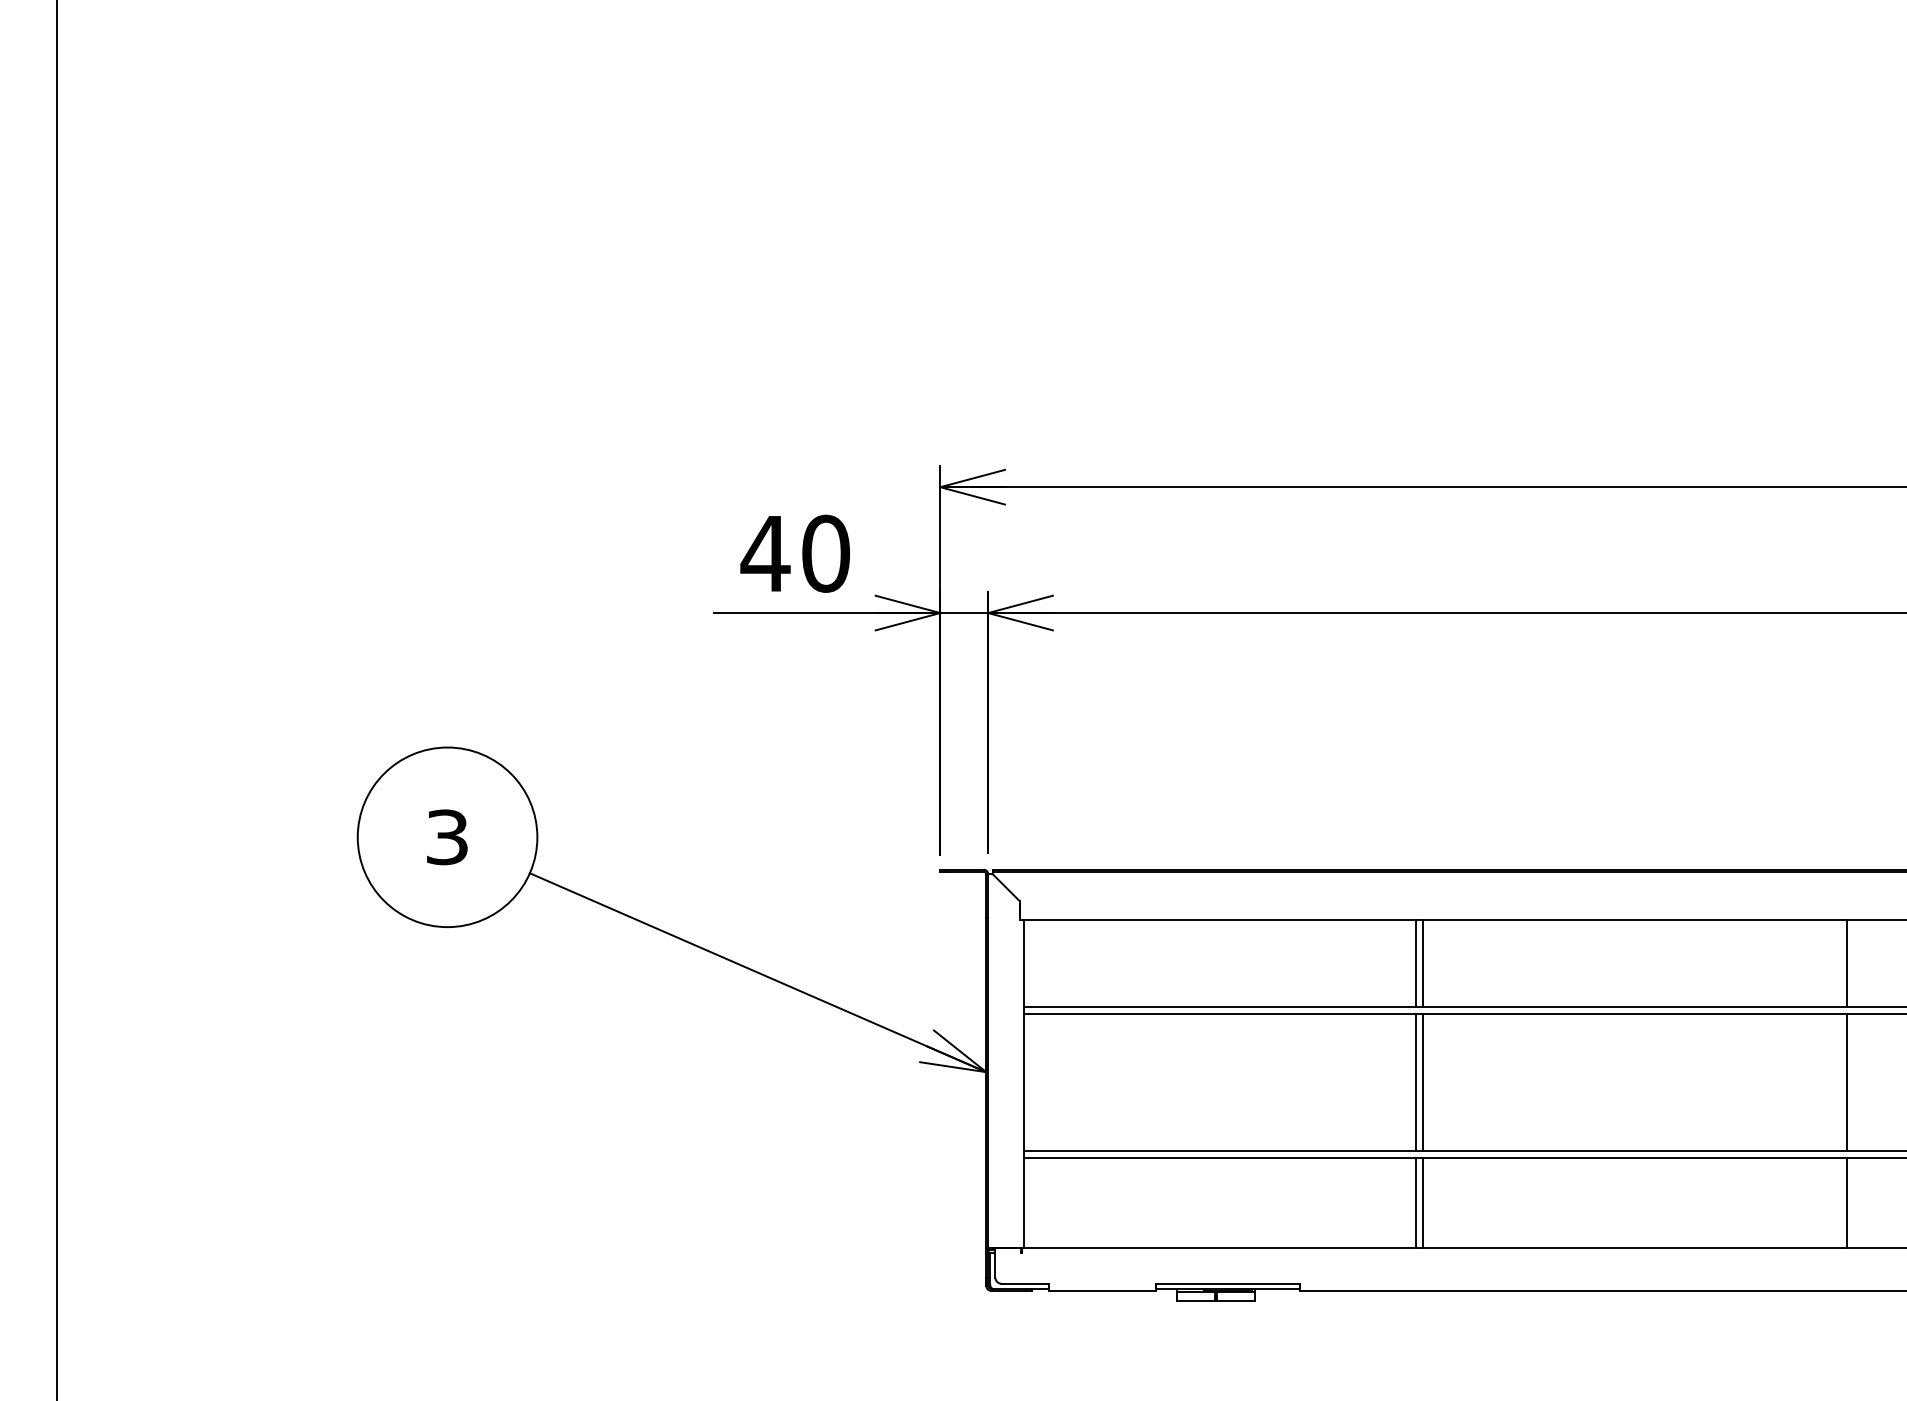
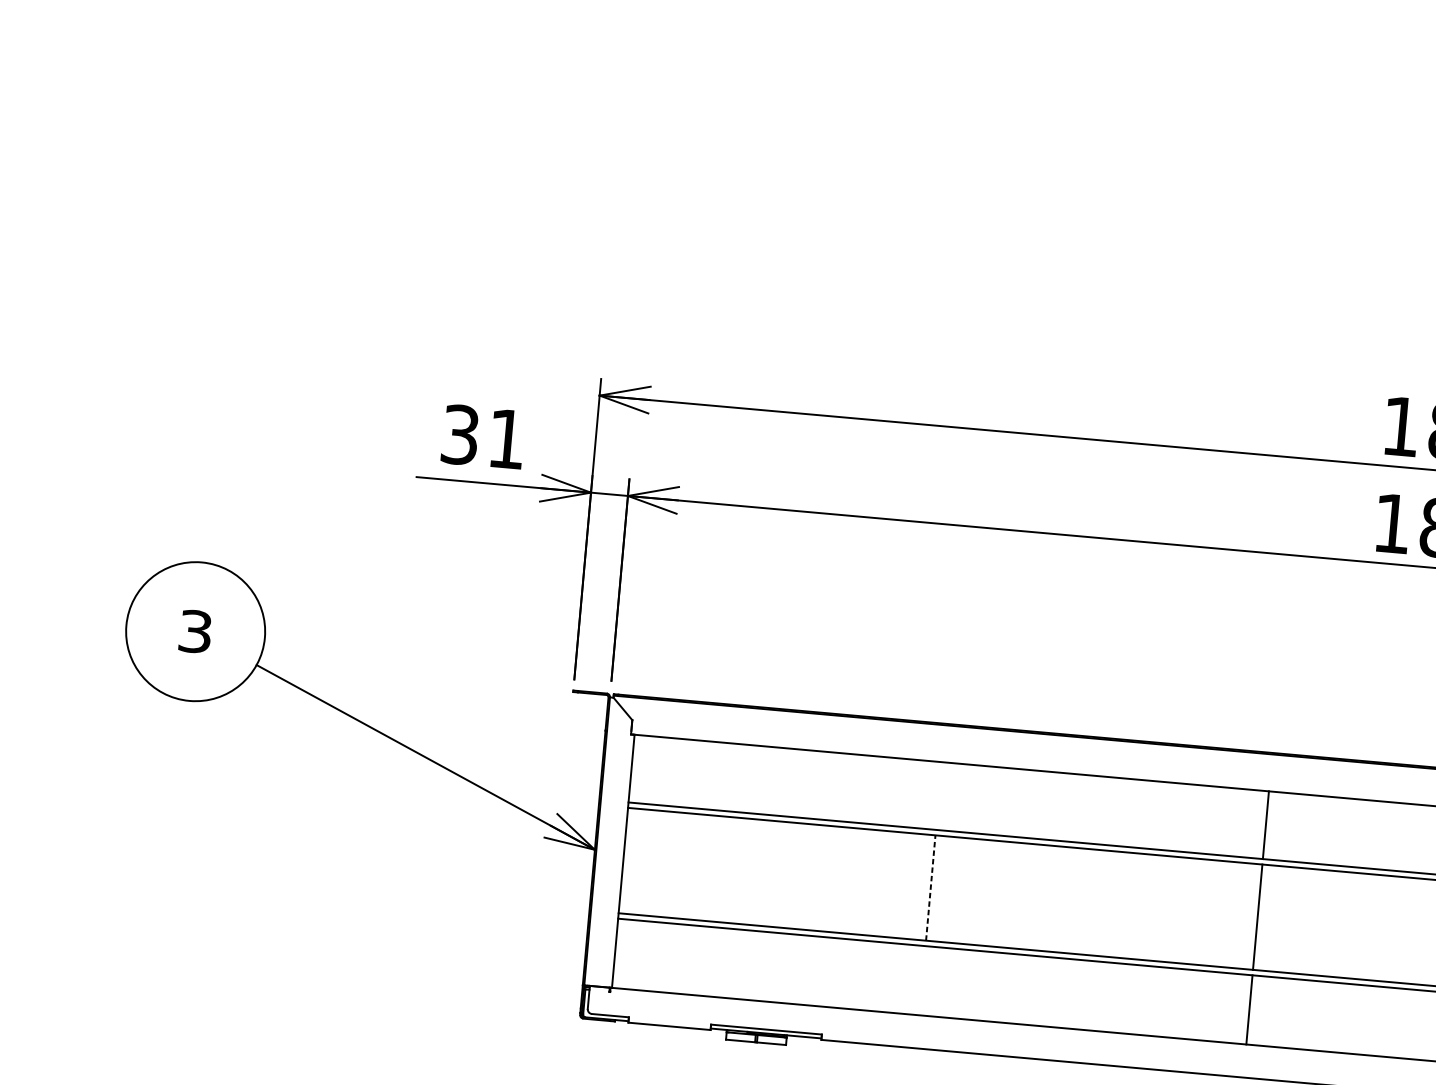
text: (795, 553) -> (483, 436), 40 -> 31
line: (1415, 963) -> (933, 795), removed
line: (1422, 963) -> (938, 796), removed
line: (1415, 1082) -> (925, 887), removed
line: (1422, 1082) -> (930, 887), solid -> dashed
line: (1415, 1202) -> (916, 979), removed
line: (1422, 1202) -> (922, 980), removed

